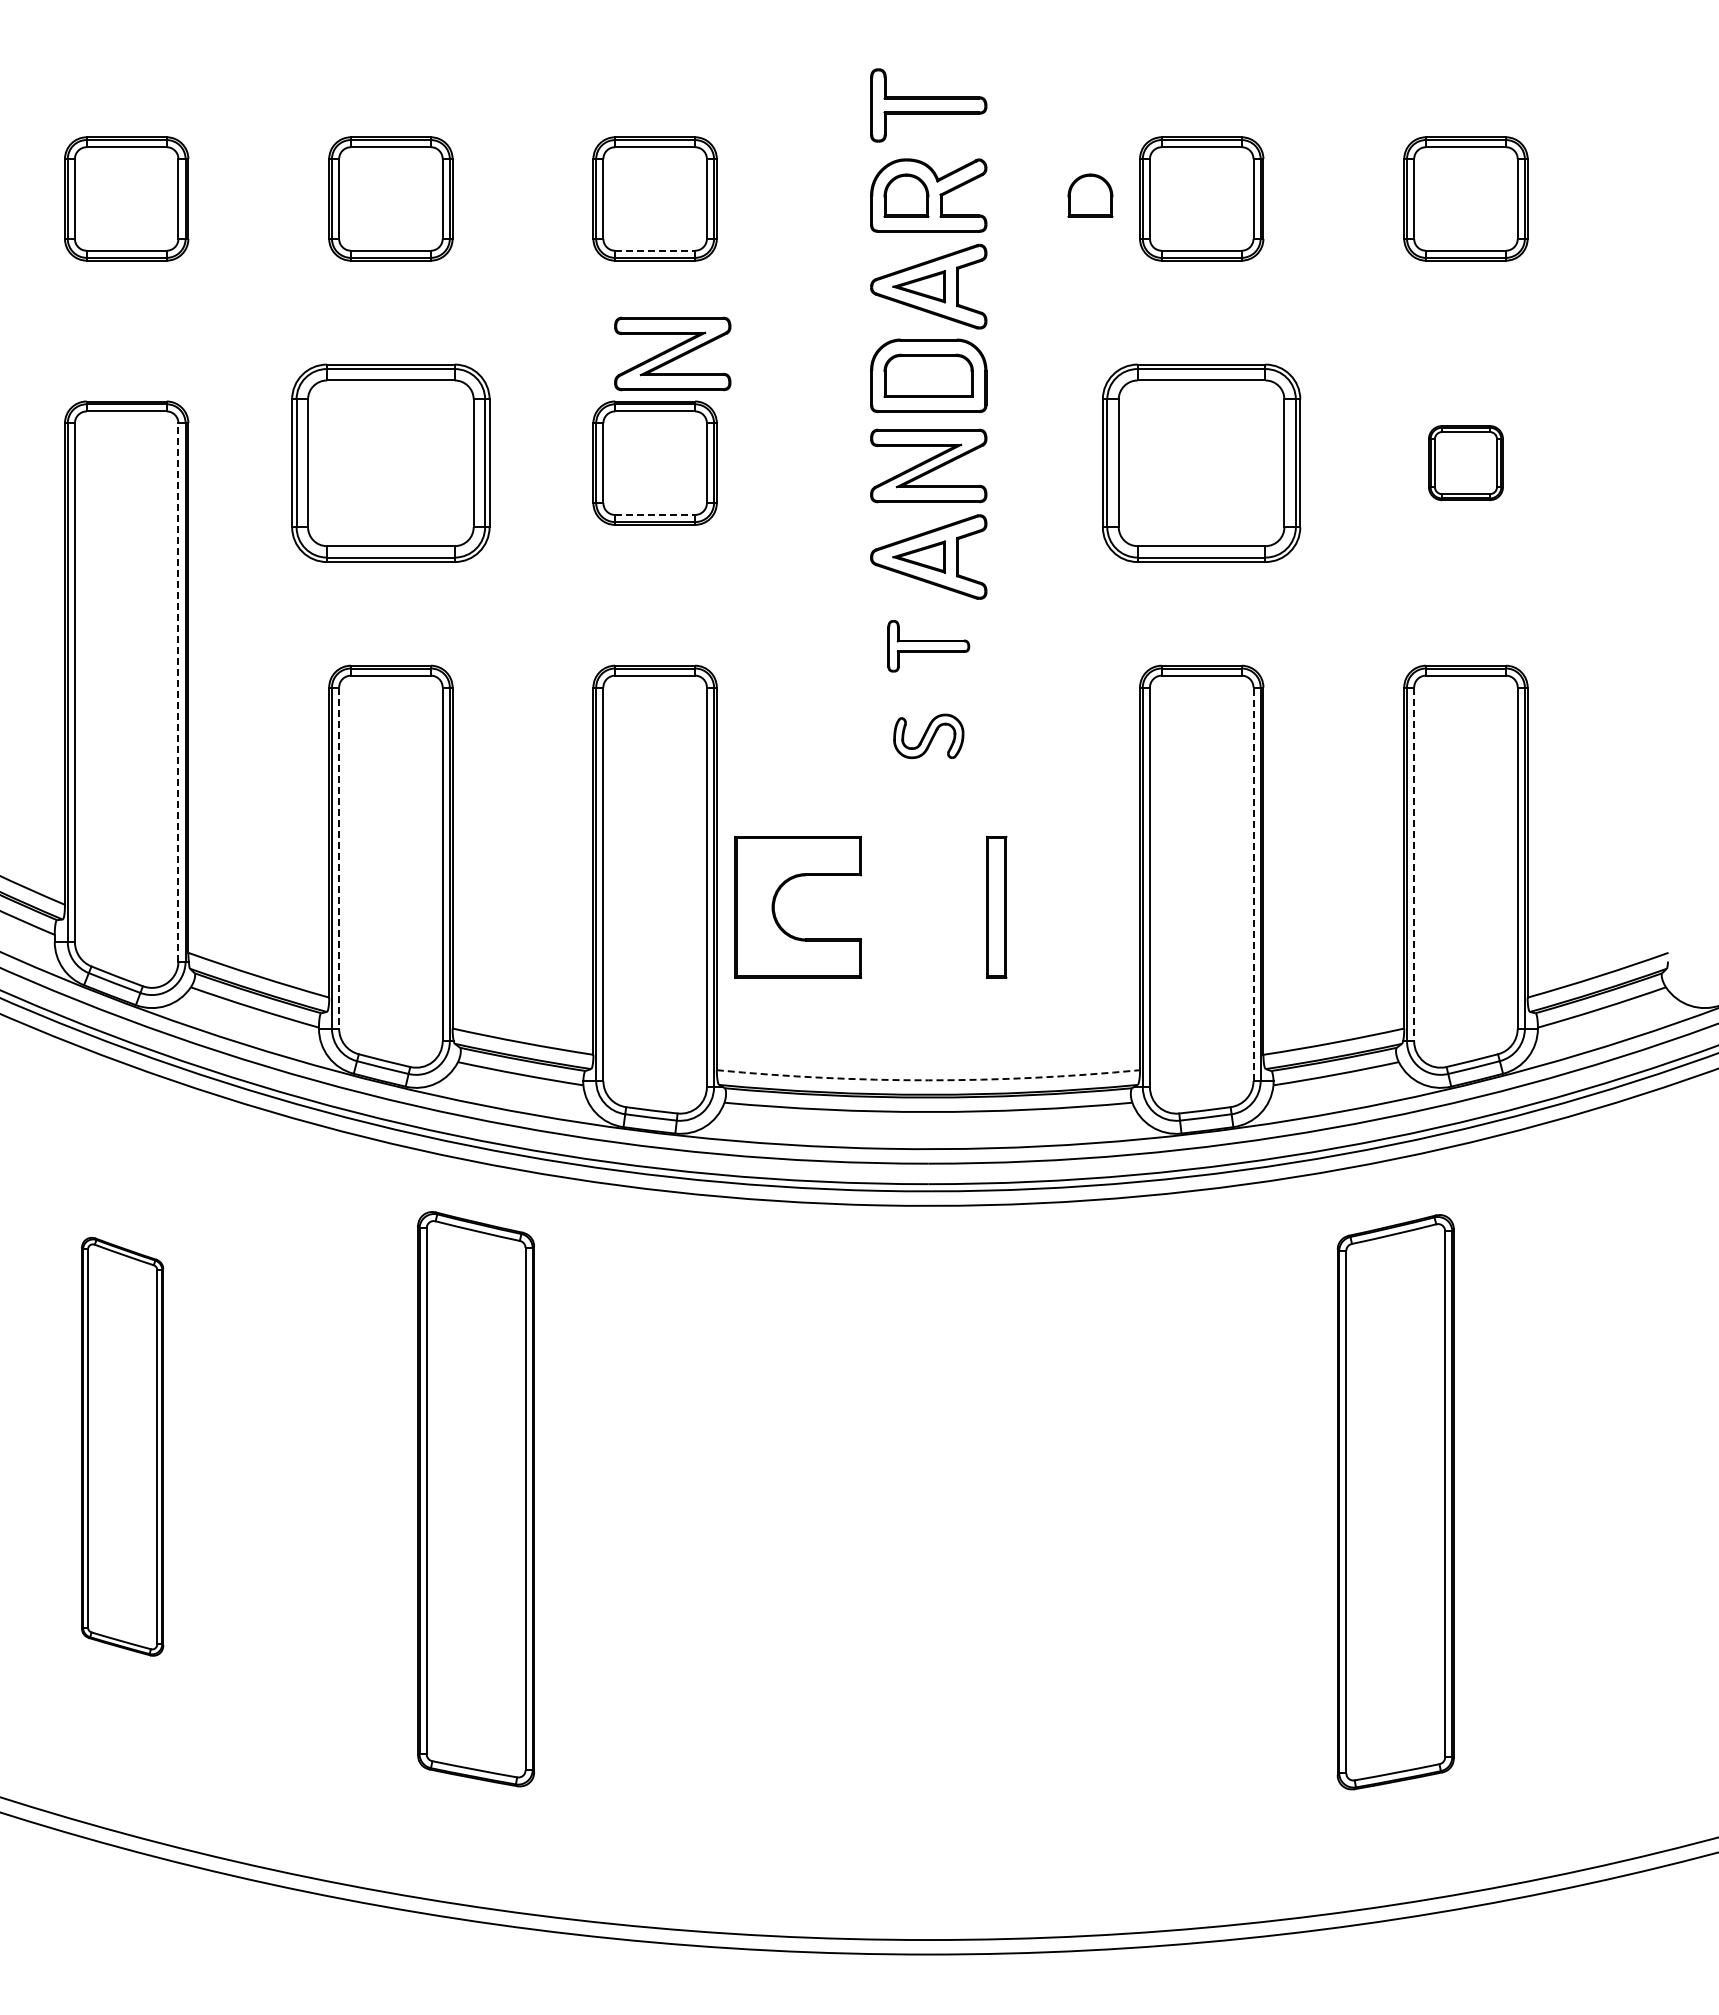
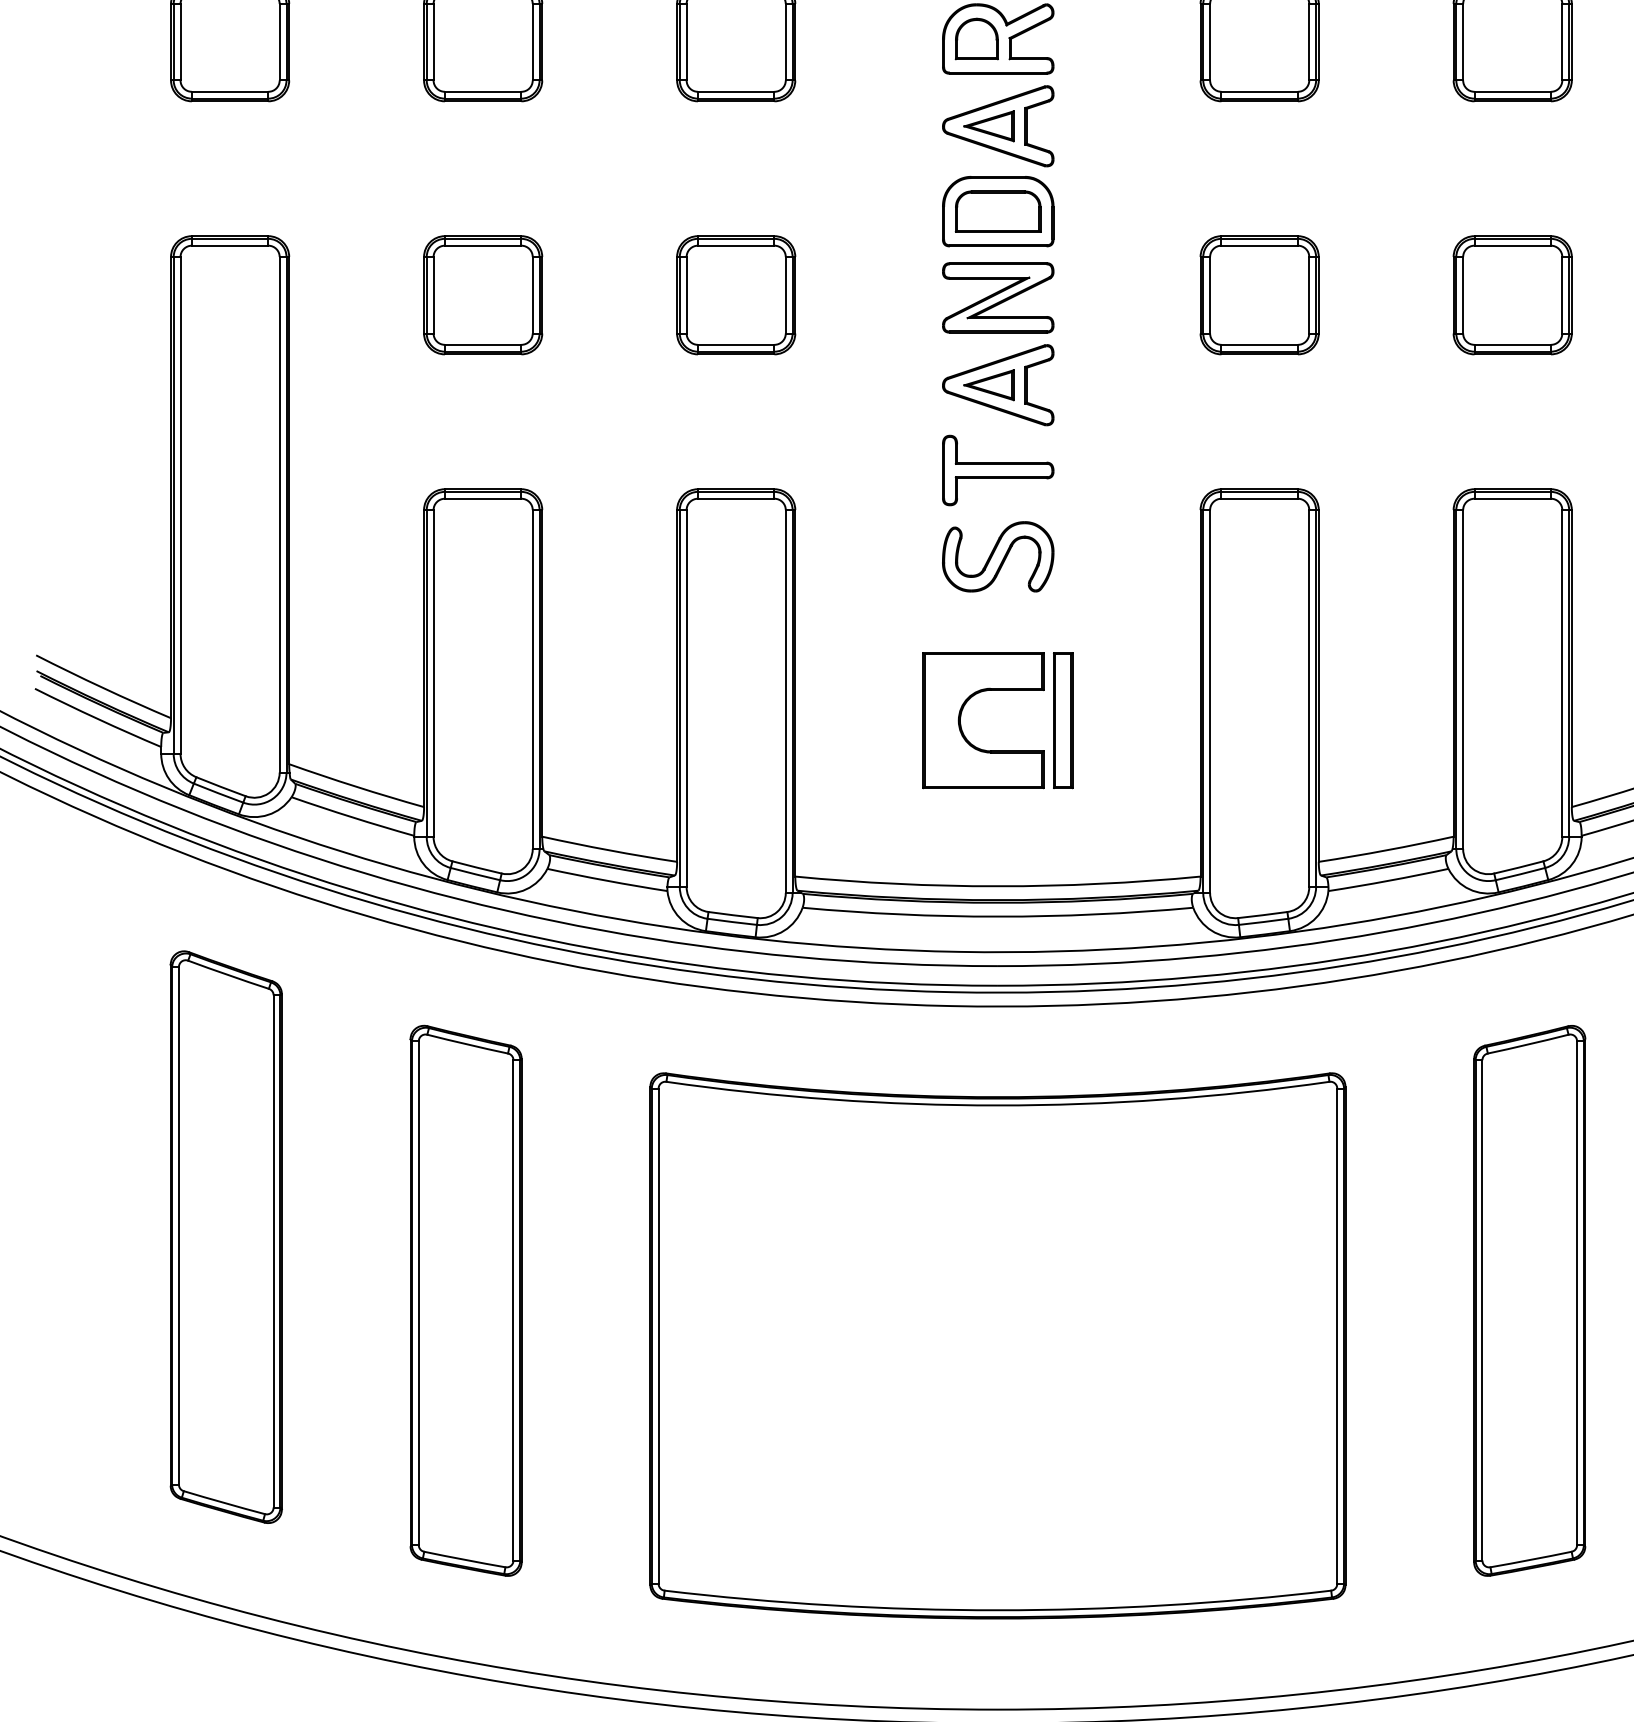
part: (1090, 195) -> (1153, 38), removed
line: (655, 250) -> (736, 91), dashed -> solid
part: (672, 353) -> (752, 190), removed
part: (390, 462) -> (482, 294), size x0.62
part: (1201, 462) -> (1259, 294), size x0.62
part: (1465, 462) -> (1512, 294), size x1.67
line: (655, 514) -> (736, 344), dashed -> solid
part: (928, 646) -> (998, 470), size x1.43
line: (178, 691) -> (279, 513), dashed -> solid
part: (928, 736) -> (998, 557), size x1.67
line: (339, 858) -> (433, 673), dashed -> solid
line: (1414, 864) -> (1463, 679), dashed -> solid
line: (1253, 884) -> (1309, 698), dashed -> solid
part: (775, 902) -> (961, 715), moved
arc: (928, 1080) -> (998, 886), dashed -> solid
part: (122, 1446) -> (226, 1236), size x1.43
part: (475, 1499) -> (465, 1301), moved
part: (1395, 1502) -> (1529, 1301), moved
part: (928, 1559) -> (998, 1345), added

